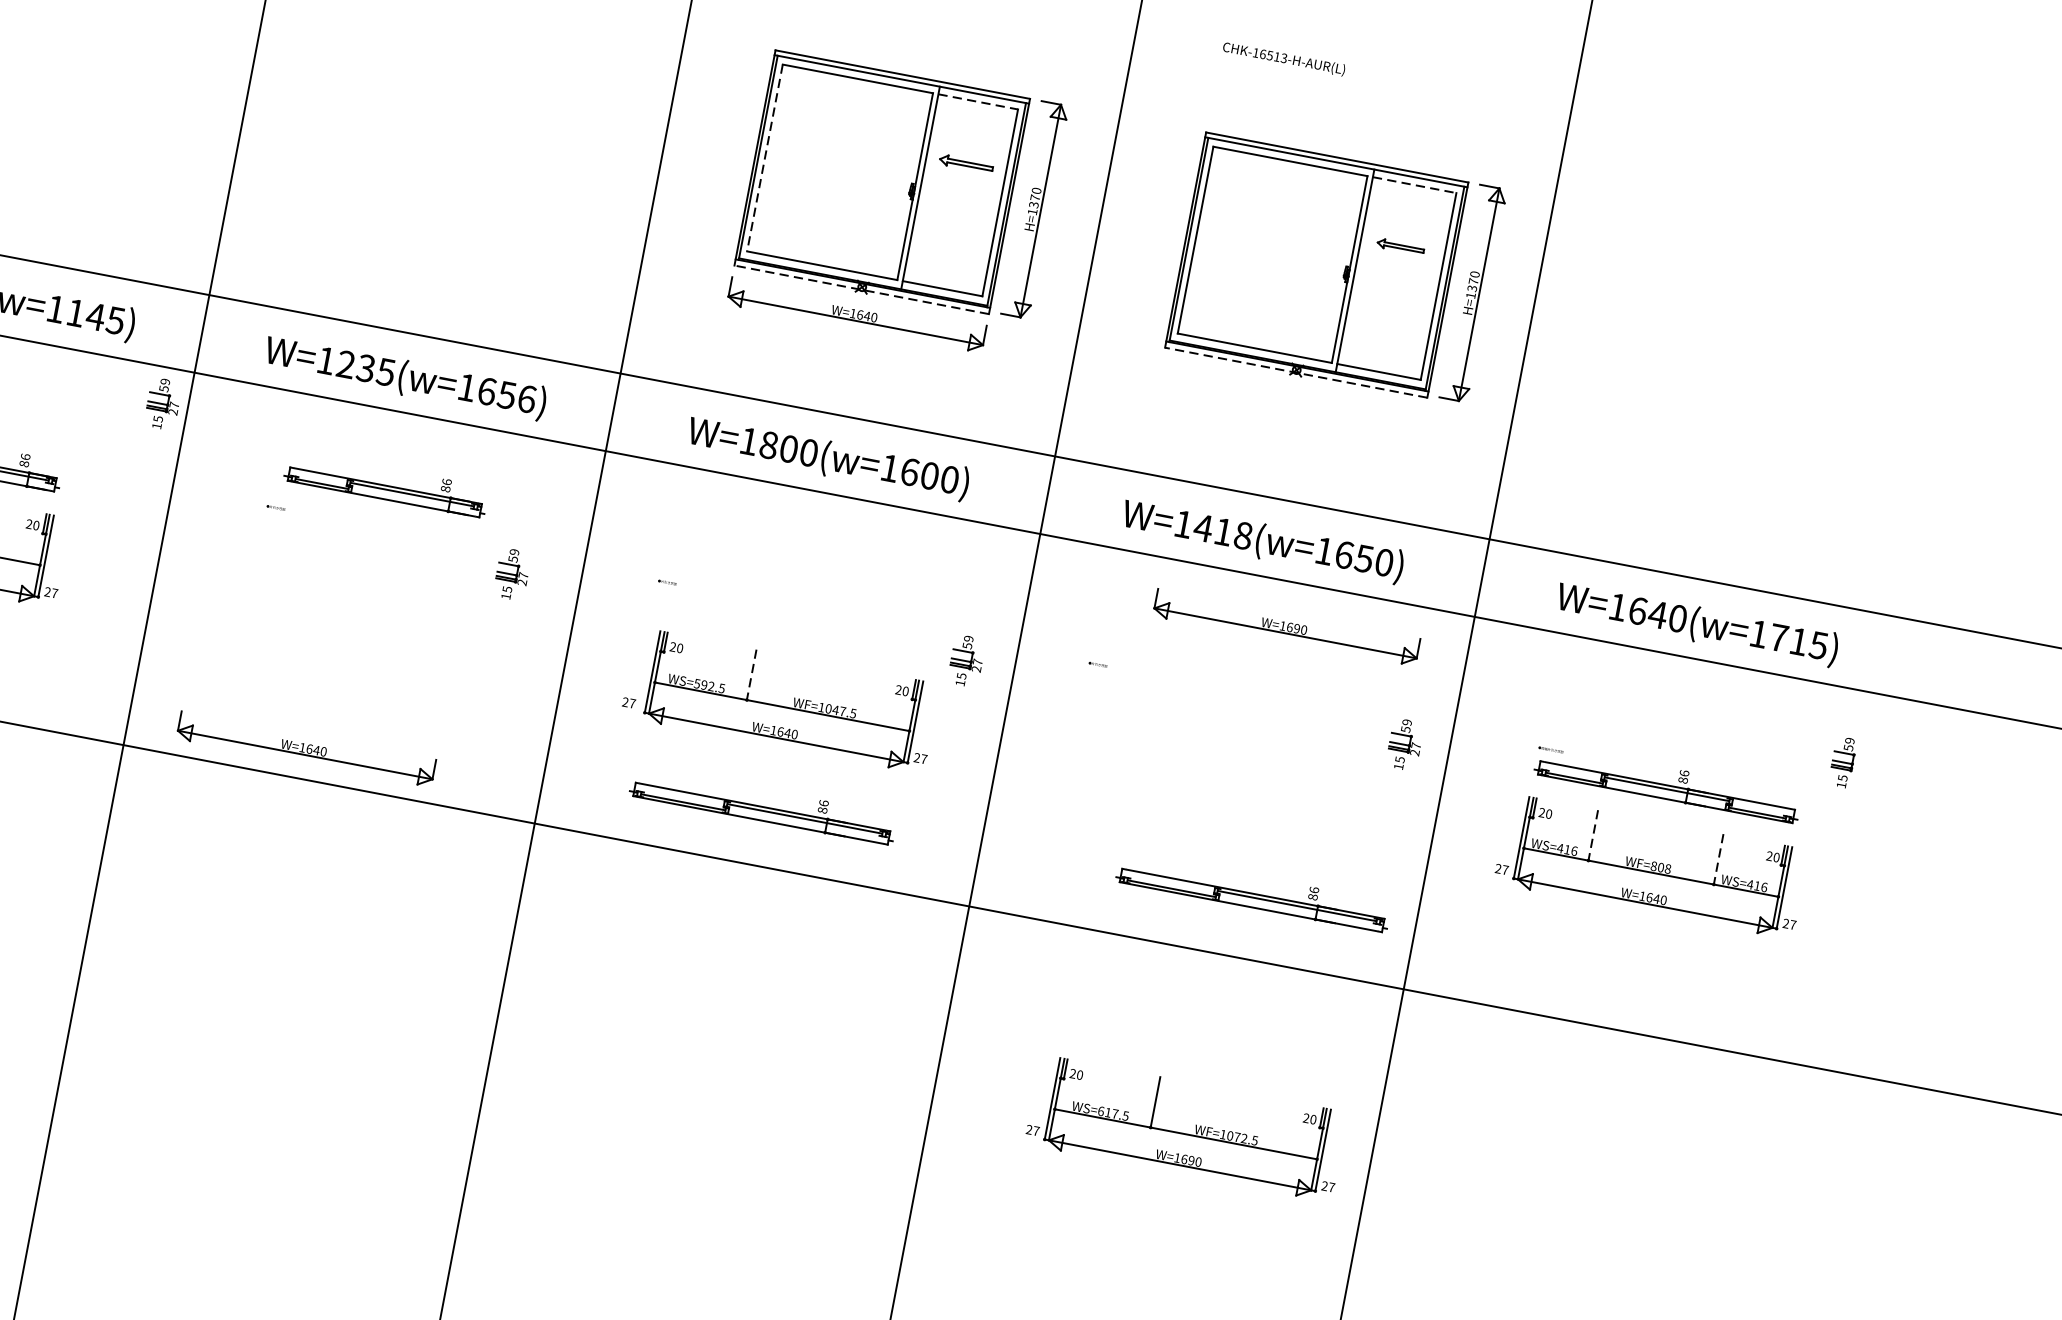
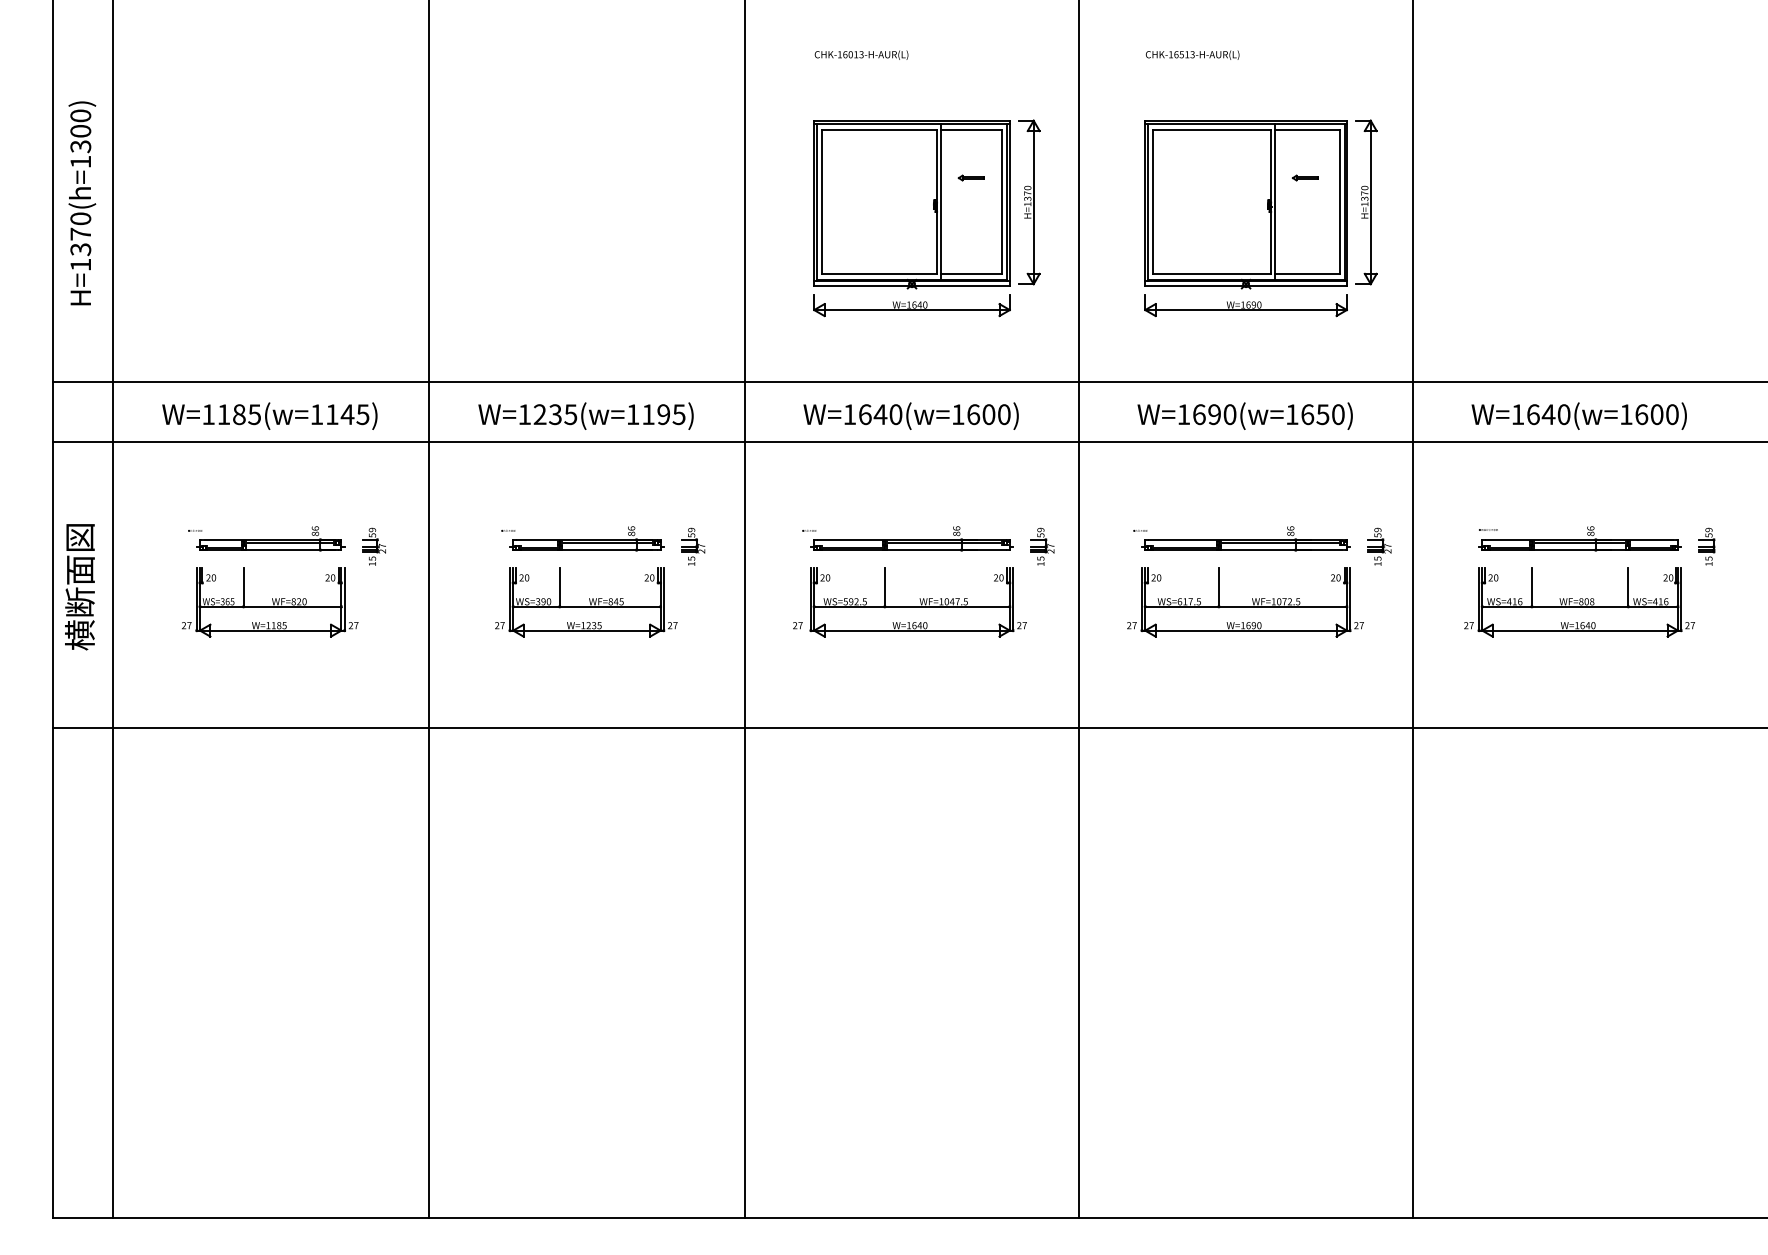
line: (977, 102) -> (971, 130), dashed -> solid
line: (764, 158) -> (821, 202), dashed -> solid
part: (964, 162) -> (970, 177), size x0.62
line: (1414, 185) -> (1307, 130), dashed -> solid
part: (1399, 245) -> (1304, 177), size x0.71
line: (862, 290) -> (912, 286), dashed -> solid
line: (1296, 373) -> (1246, 286), dashed -> solid
text: (506, 395) -> (663, 414), W=1235(w=1656) -> W=1235(w=1195)
part: (162, 403) -> (373, 546), moved
text: (779, 447) -> (873, 414), W=1800(w=1600) -> W=1640(w=1600)
part: (385, 483) -> (586, 538), moved
text: (1223, 531) -> (1214, 414), W=1418(w=1650) -> W=1690(w=1650)
part: (359, 620) -> (586, 602), added
part: (1285, 627) -> (1245, 305), moved
text: (1798, 641) -> (1656, 414), W=1640(w=1715) -> W=1640(w=1600)
line: (751, 674) -> (884, 587), dashed -> solid
part: (305, 748) -> (564, 705), removed
part: (1842, 761) -> (1706, 546), moved
part: (762, 805) -> (911, 538), moved
line: (1592, 835) -> (1531, 587), dashed -> solid
line: (1718, 859) -> (1628, 587), dashed -> solid
part: (1252, 891) -> (1245, 538), moved
part: (1186, 1128) -> (1245, 602), moved

